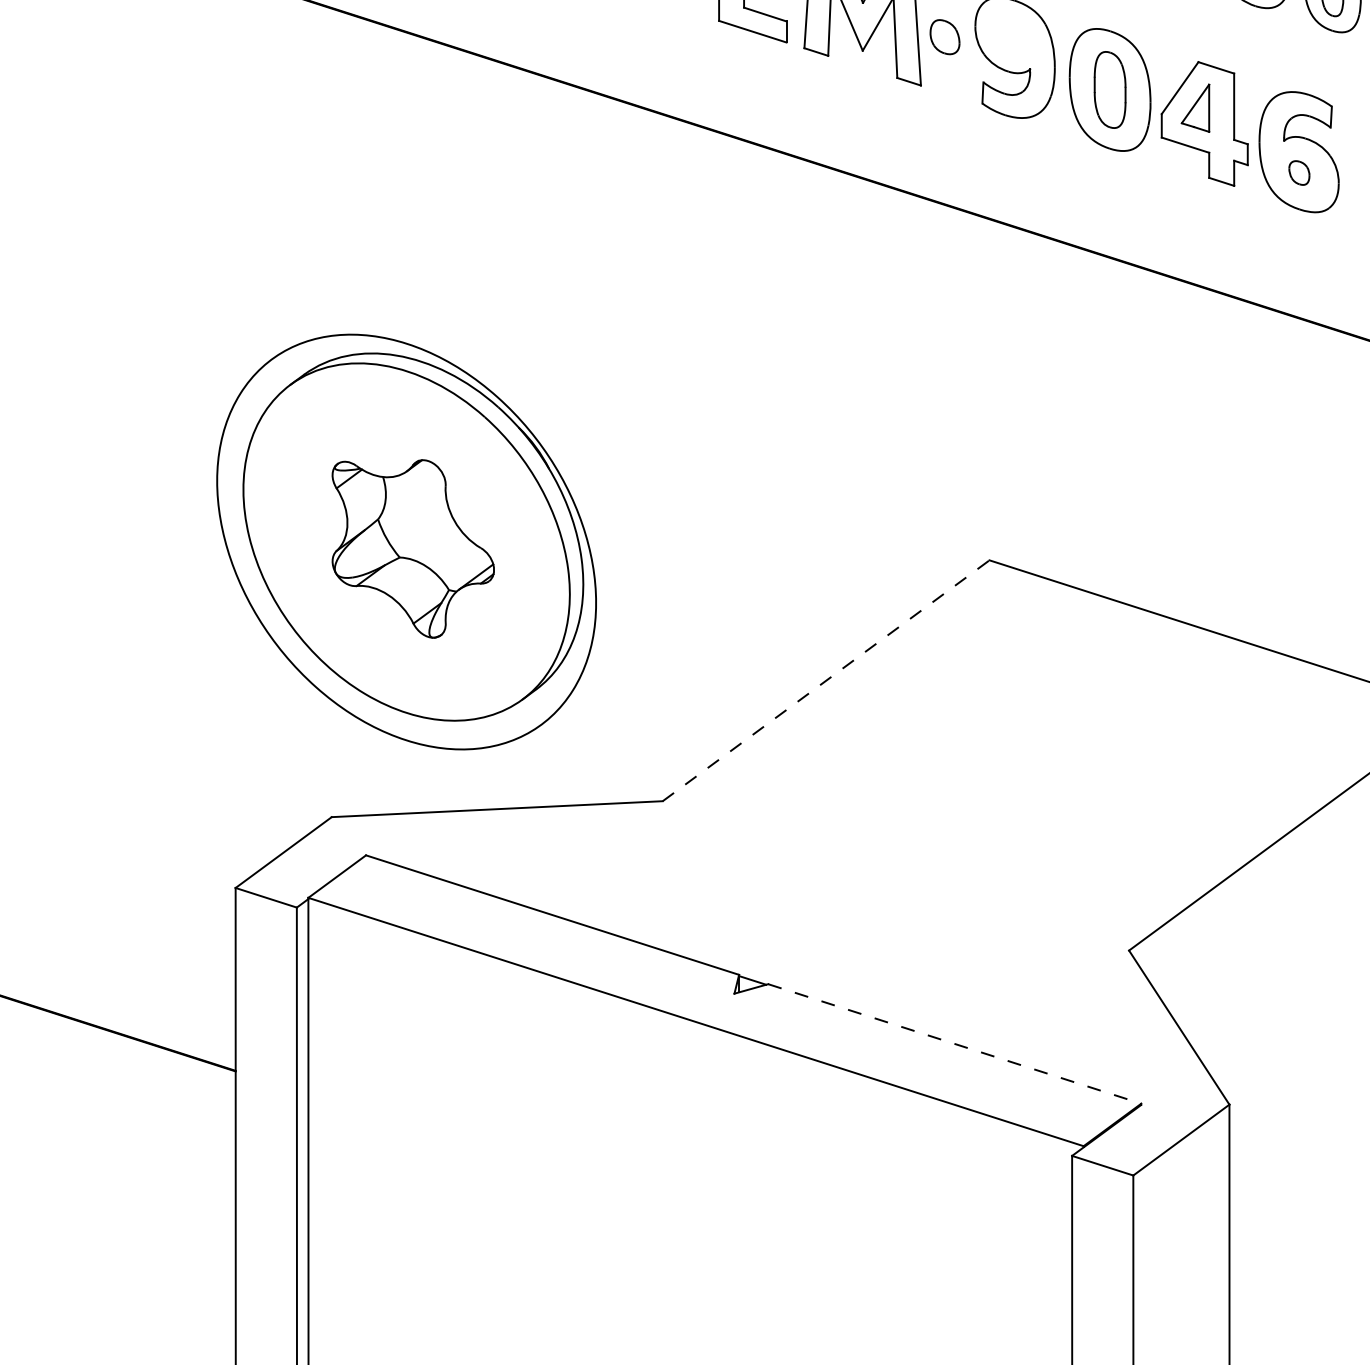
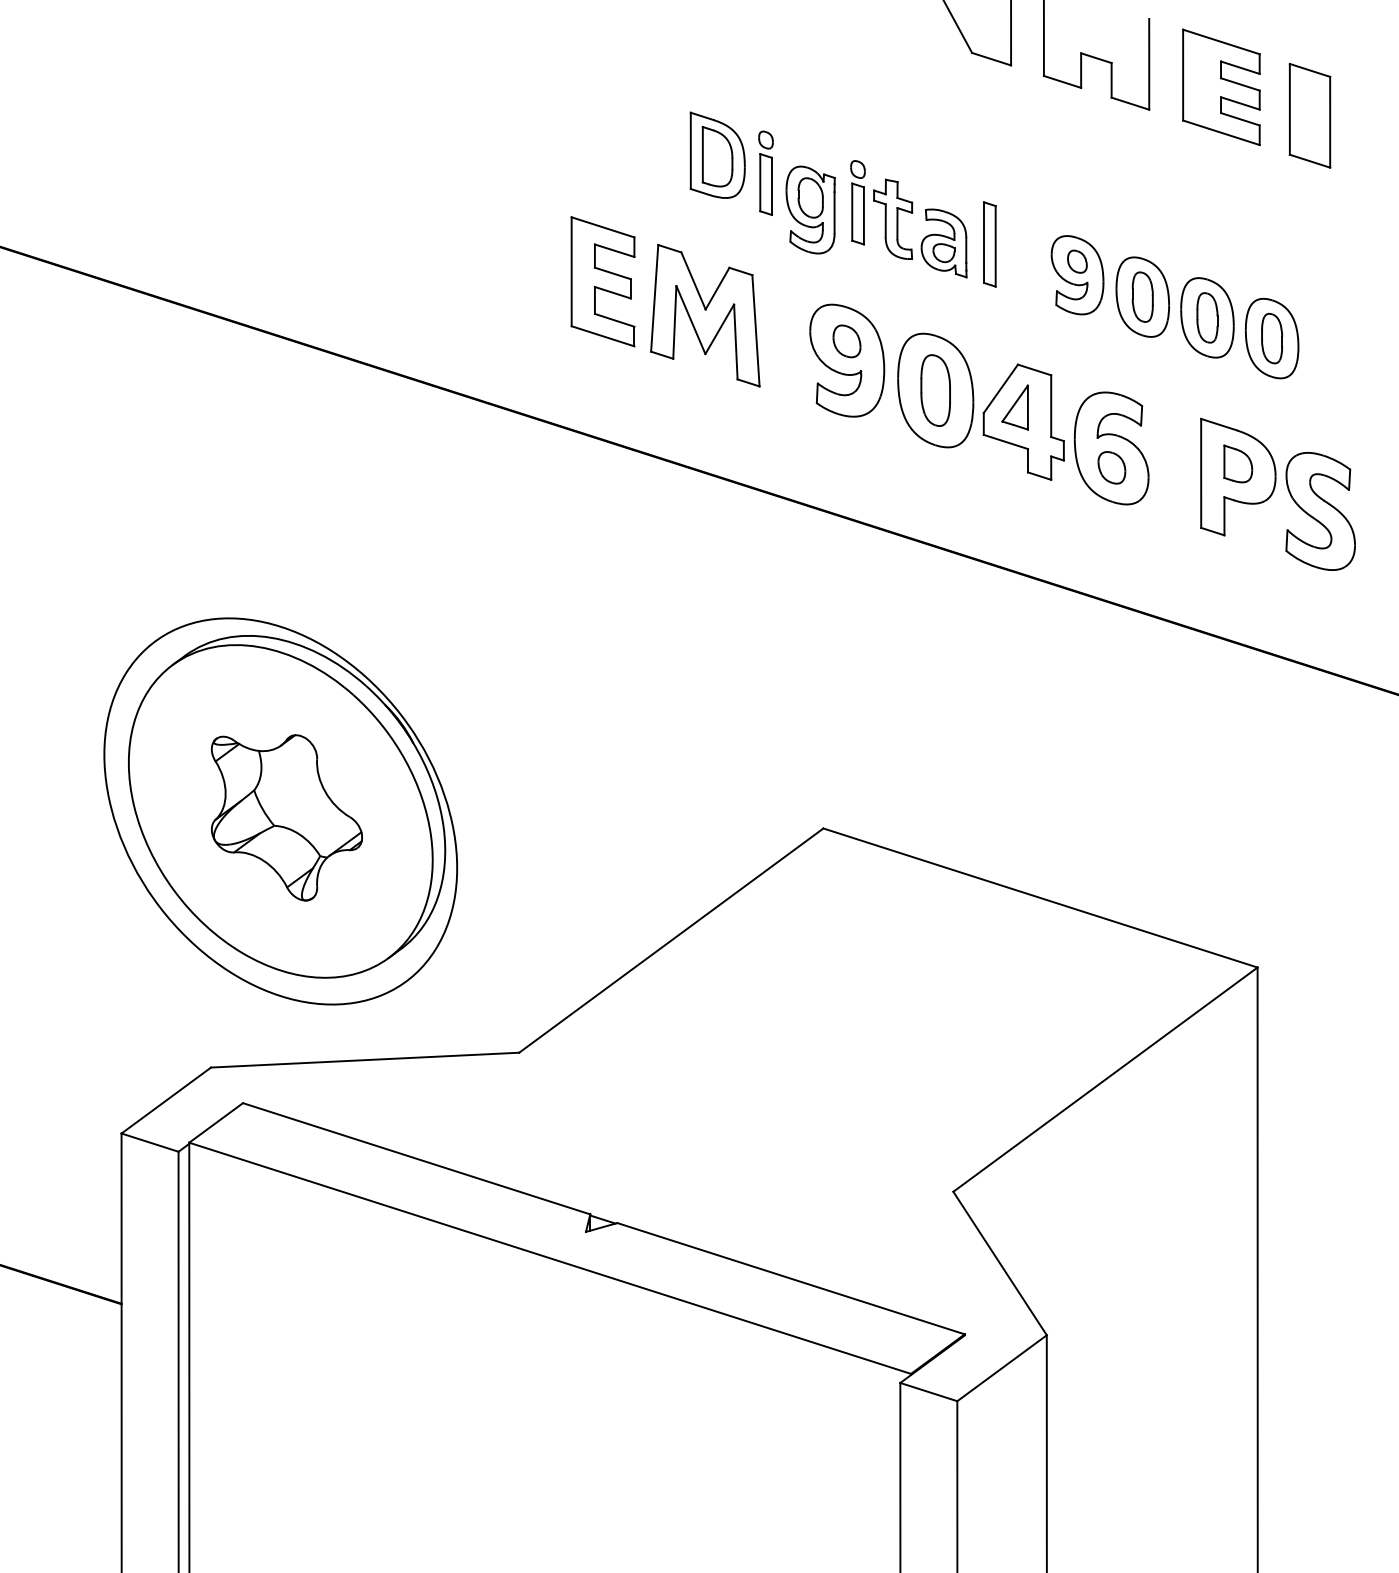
part: (944, 37) -> (846, 341), moved
part: (1298, 172) -> (1111, 467), size x1.43
line: (826, 680) -> (671, 940), dashed -> solid
line: (955, 1043) -> (791, 1278), dashed -> solid

